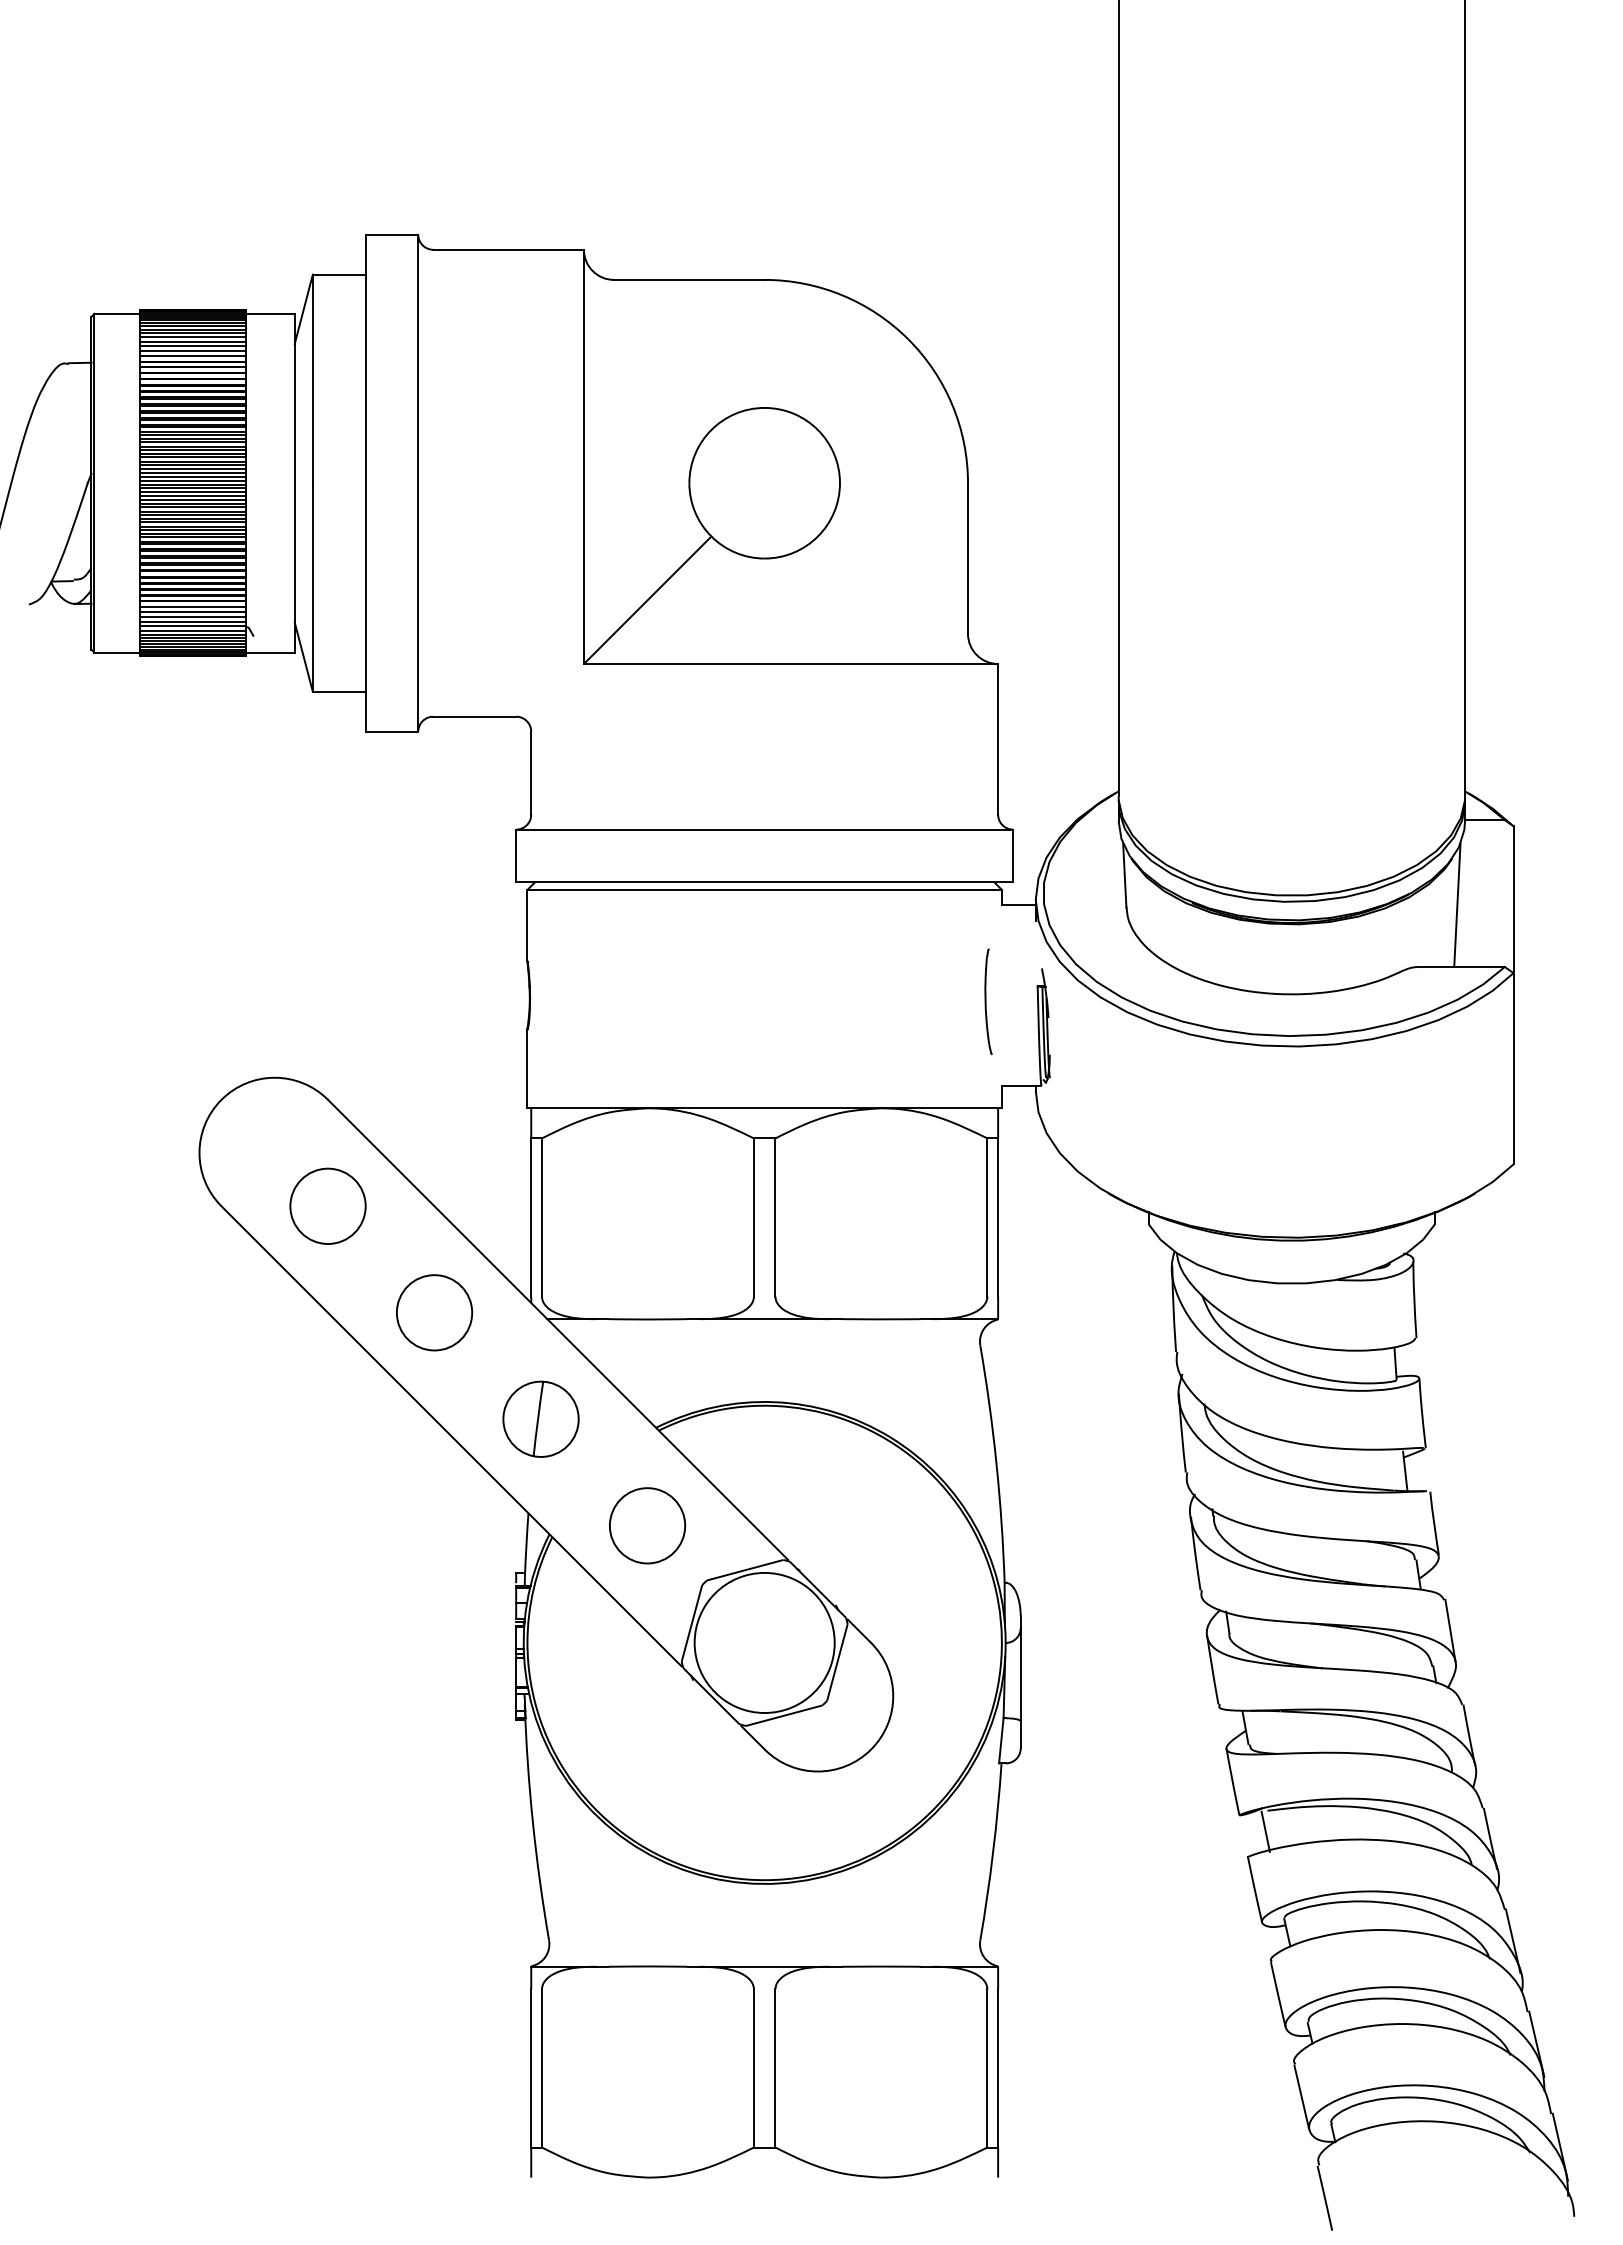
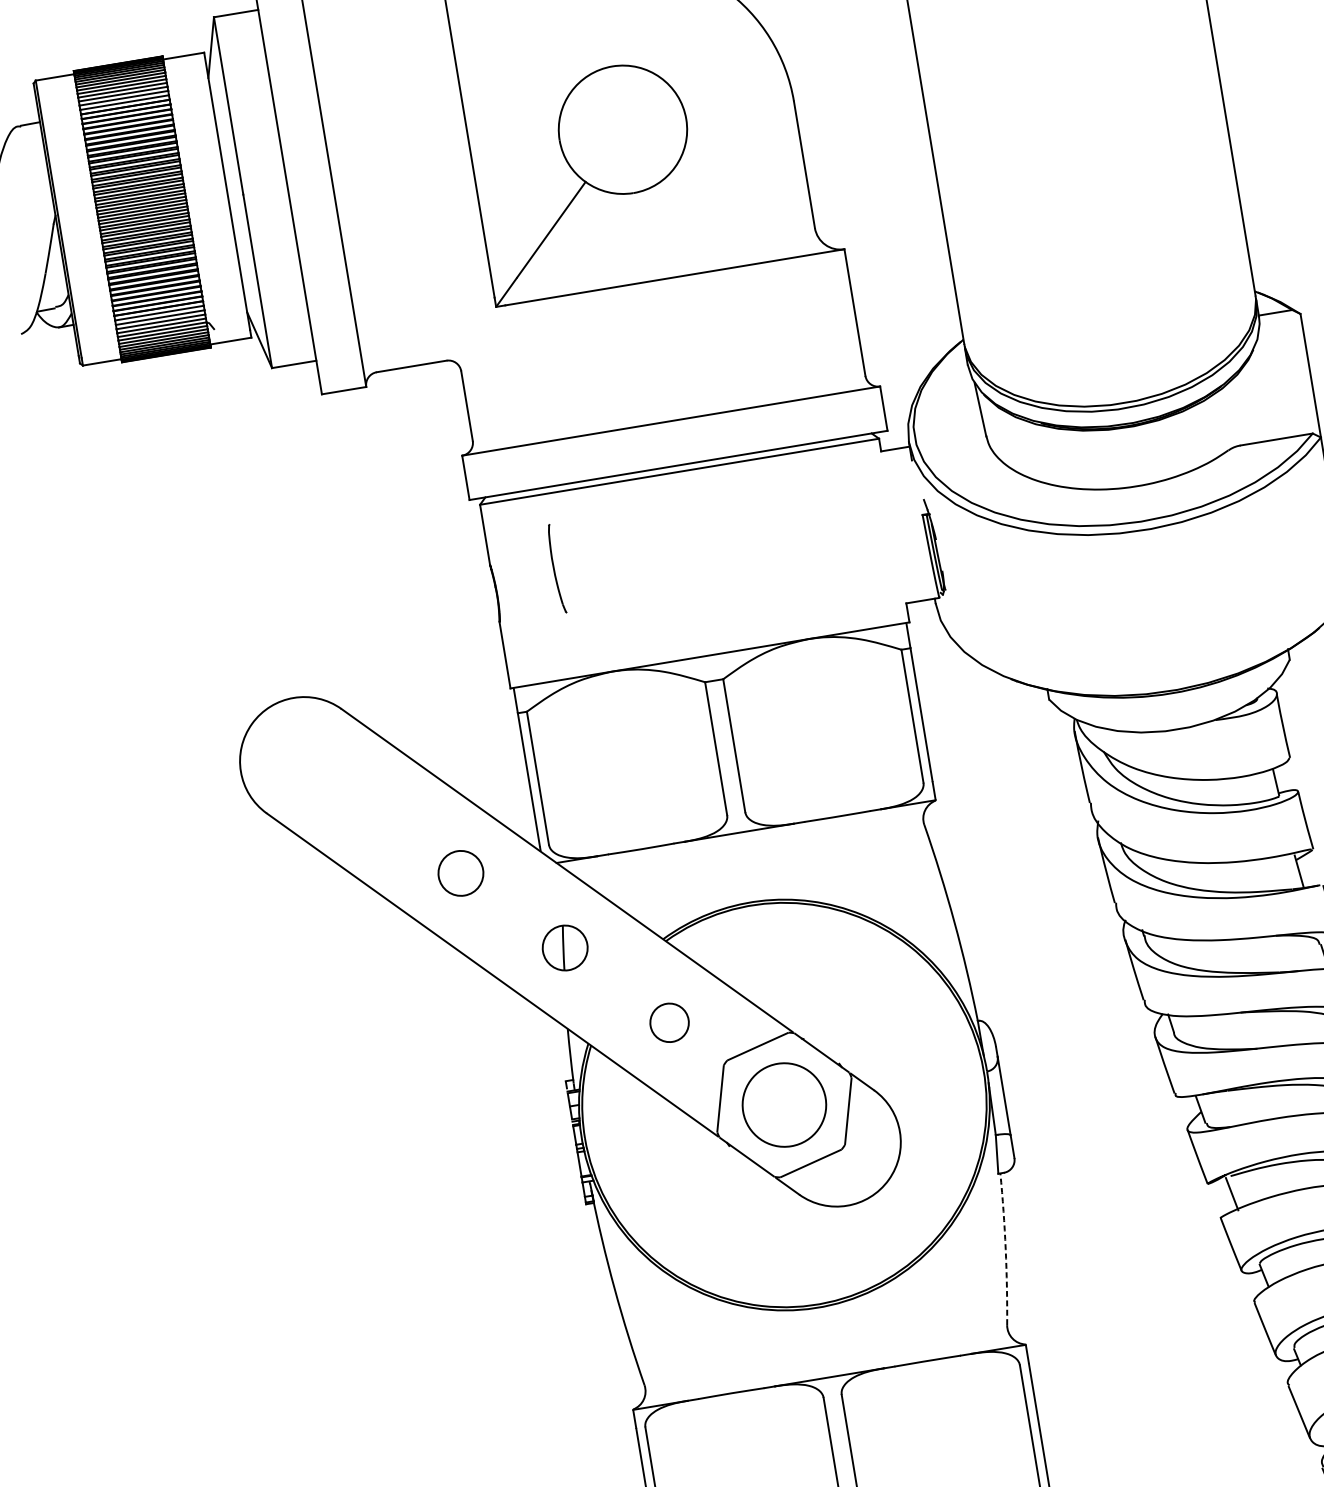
line: (1457, 904) -> (1264, 387), removed
part: (988, 1001) -> (556, 568), moved
circle: (327, 1205) -> (355, 798), removed
circle: (434, 1312) -> (460, 873), size x0.7
part: (540, 1418) -> (564, 947), size x0.7
circle: (647, 1525) -> (669, 1022), size x0.6
circle: (764, 1642) -> (784, 1104), size x0.7
arc: (993, 1852) -> (1006, 1249), solid -> dashed

